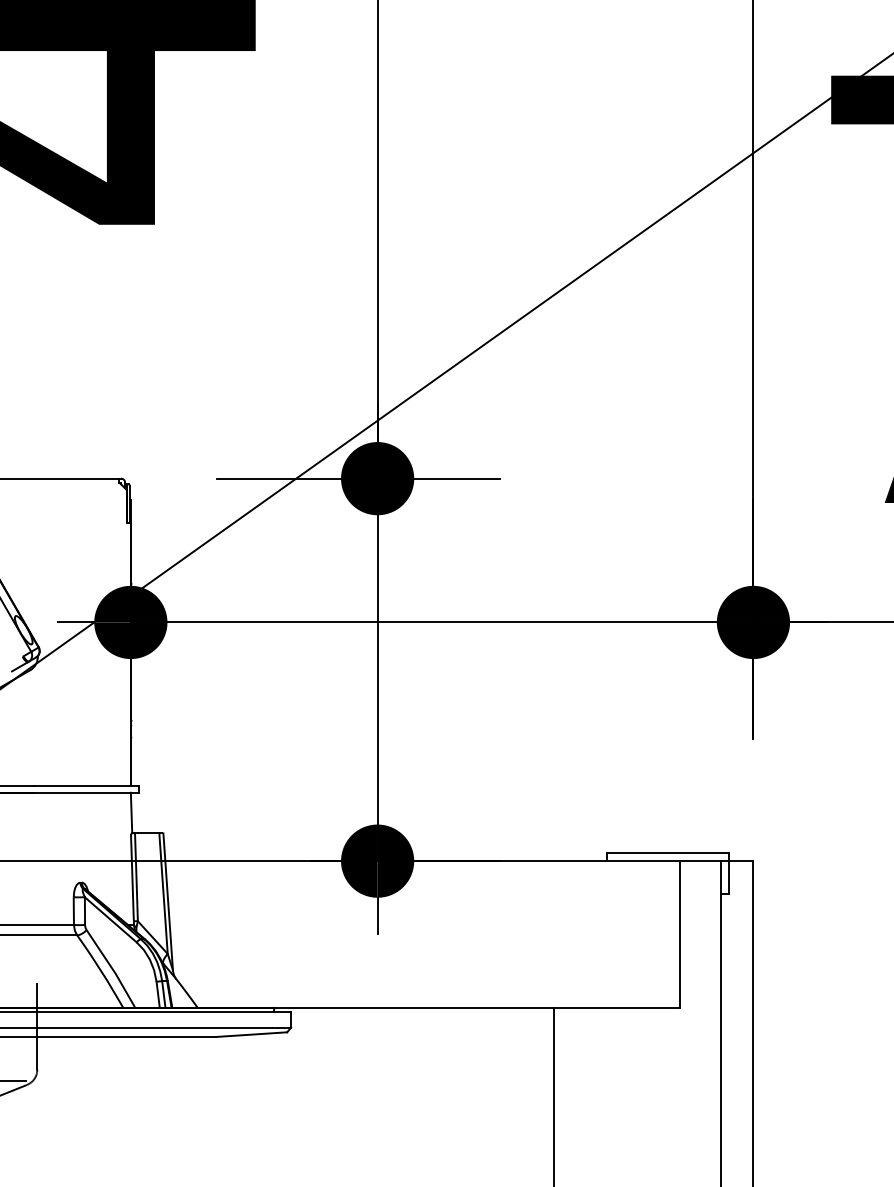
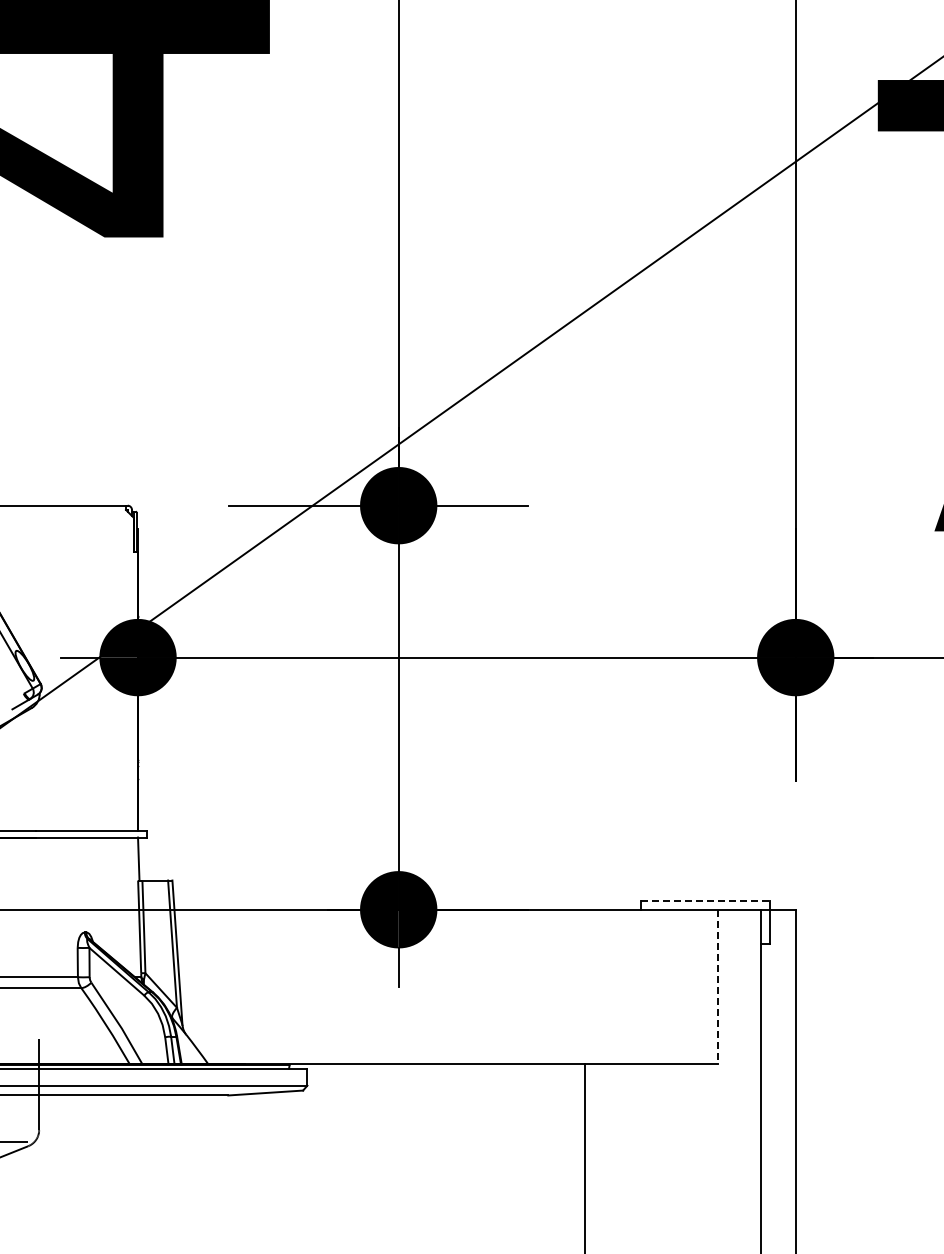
line: (668, 853) -> (705, 901), solid -> dashed
line: (680, 934) -> (718, 987), solid -> dashed

